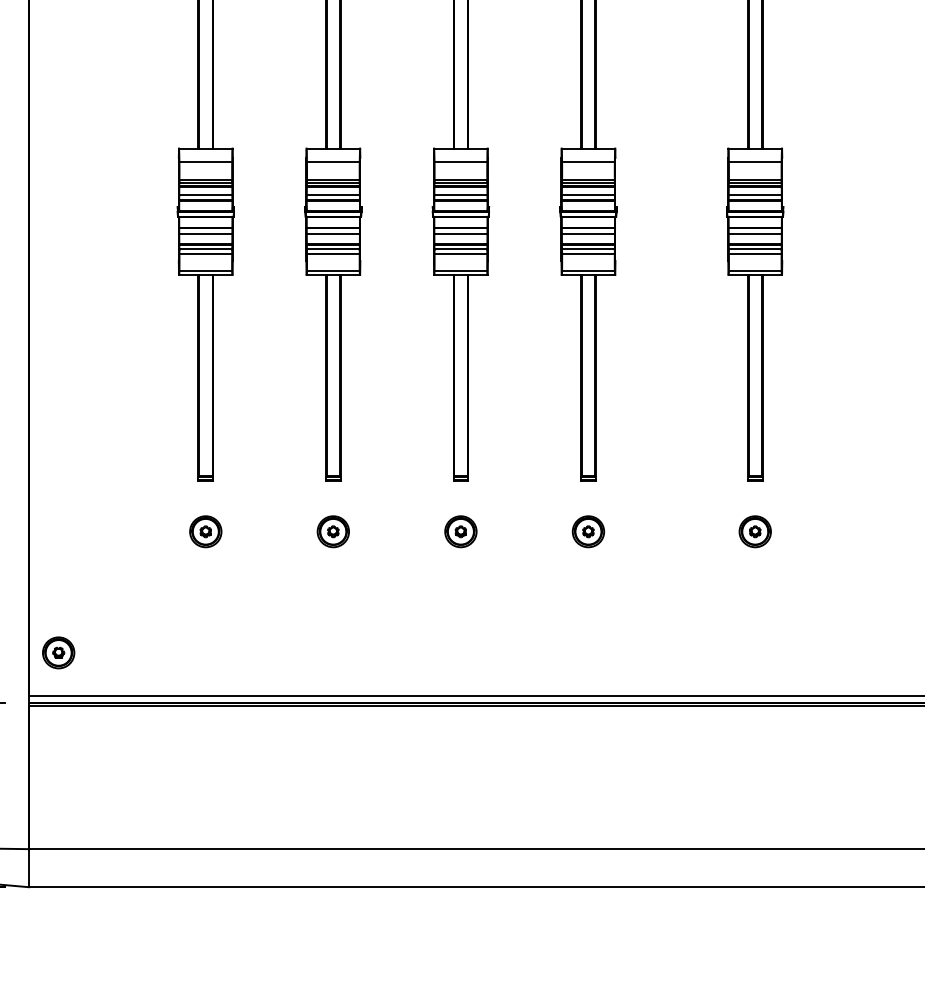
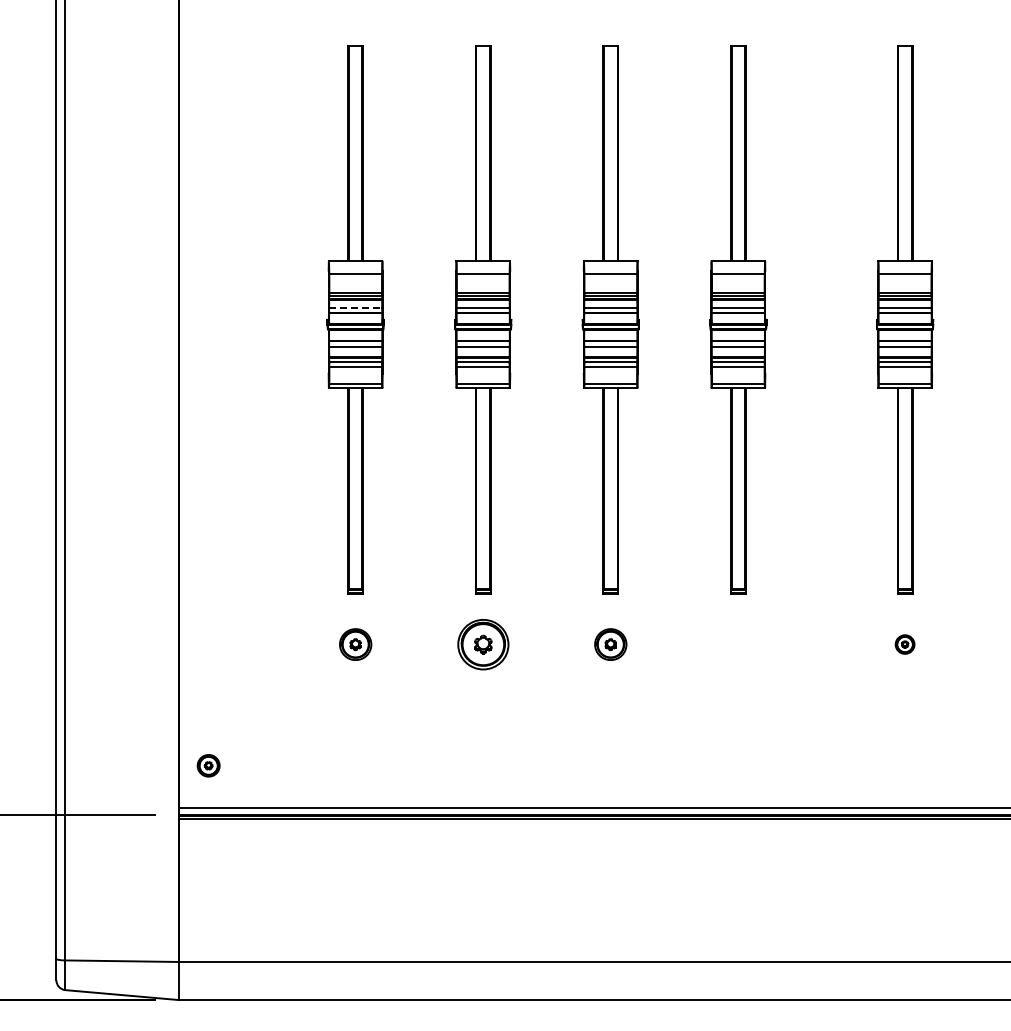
line: (205, 195) -> (355, 308), solid -> dashed
part: (332, 531) -> (482, 644), size x1.6
part: (587, 531) -> (737, 644), removed
part: (754, 531) -> (904, 644), size x0.6
part: (58, 652) -> (208, 765), size x0.7

